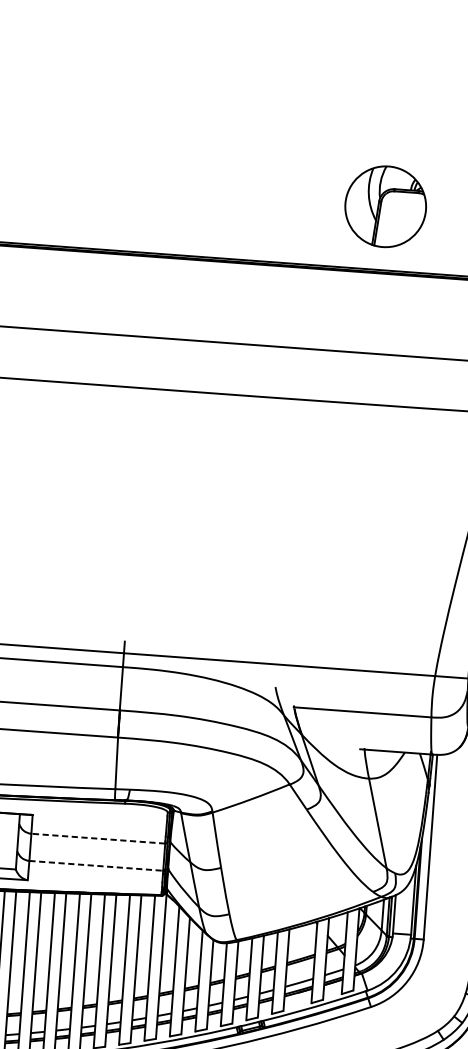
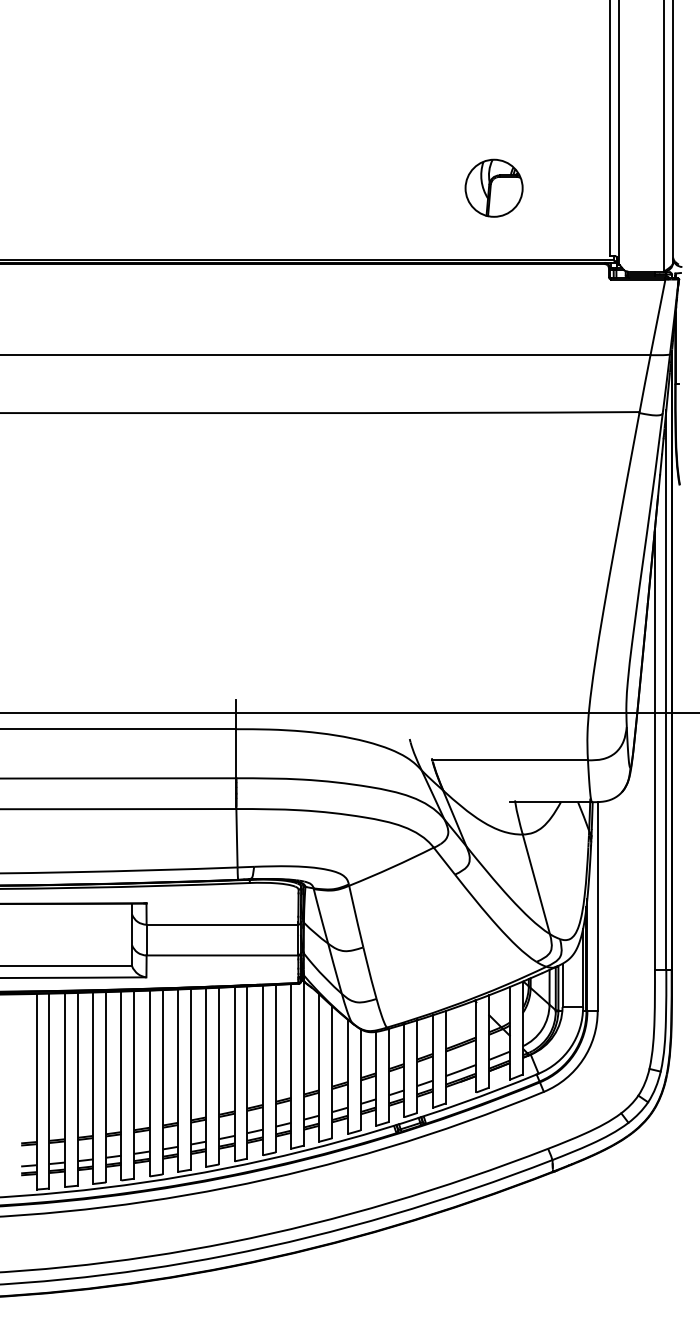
part: (385, 205) -> (493, 187), size x0.62
line: (98, 838) -> (222, 924), dashed -> solid
line: (96, 865) -> (222, 955), dashed -> solid

